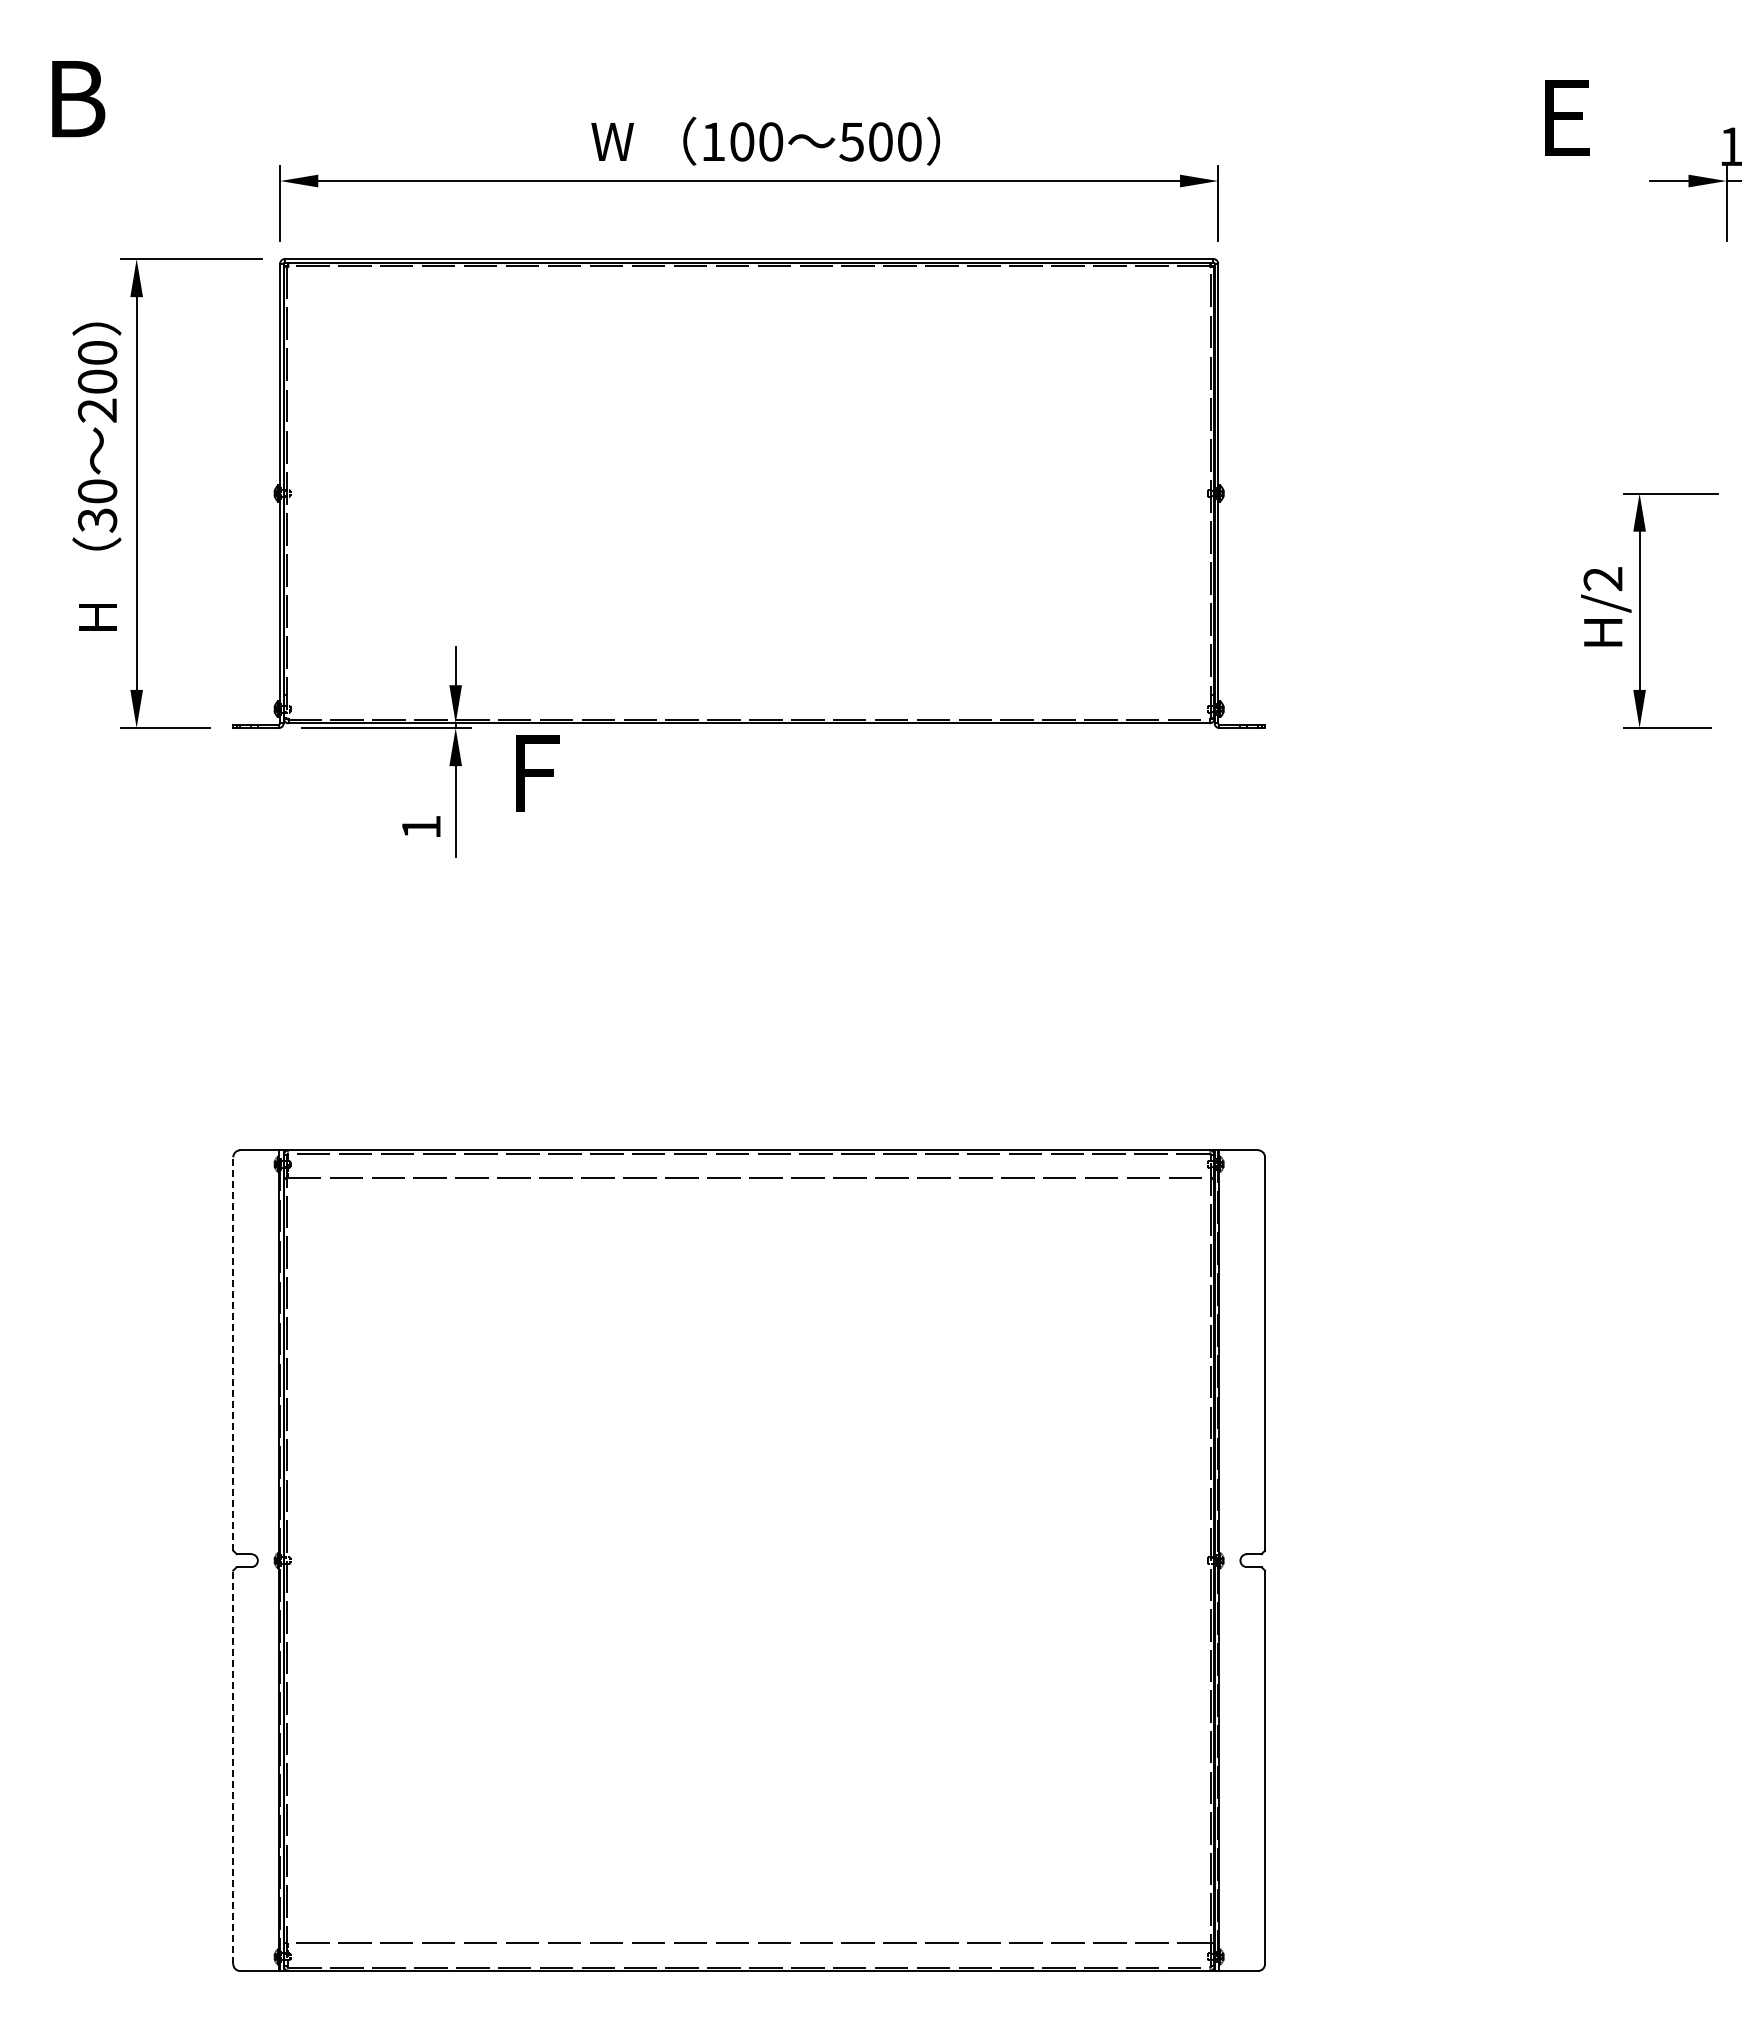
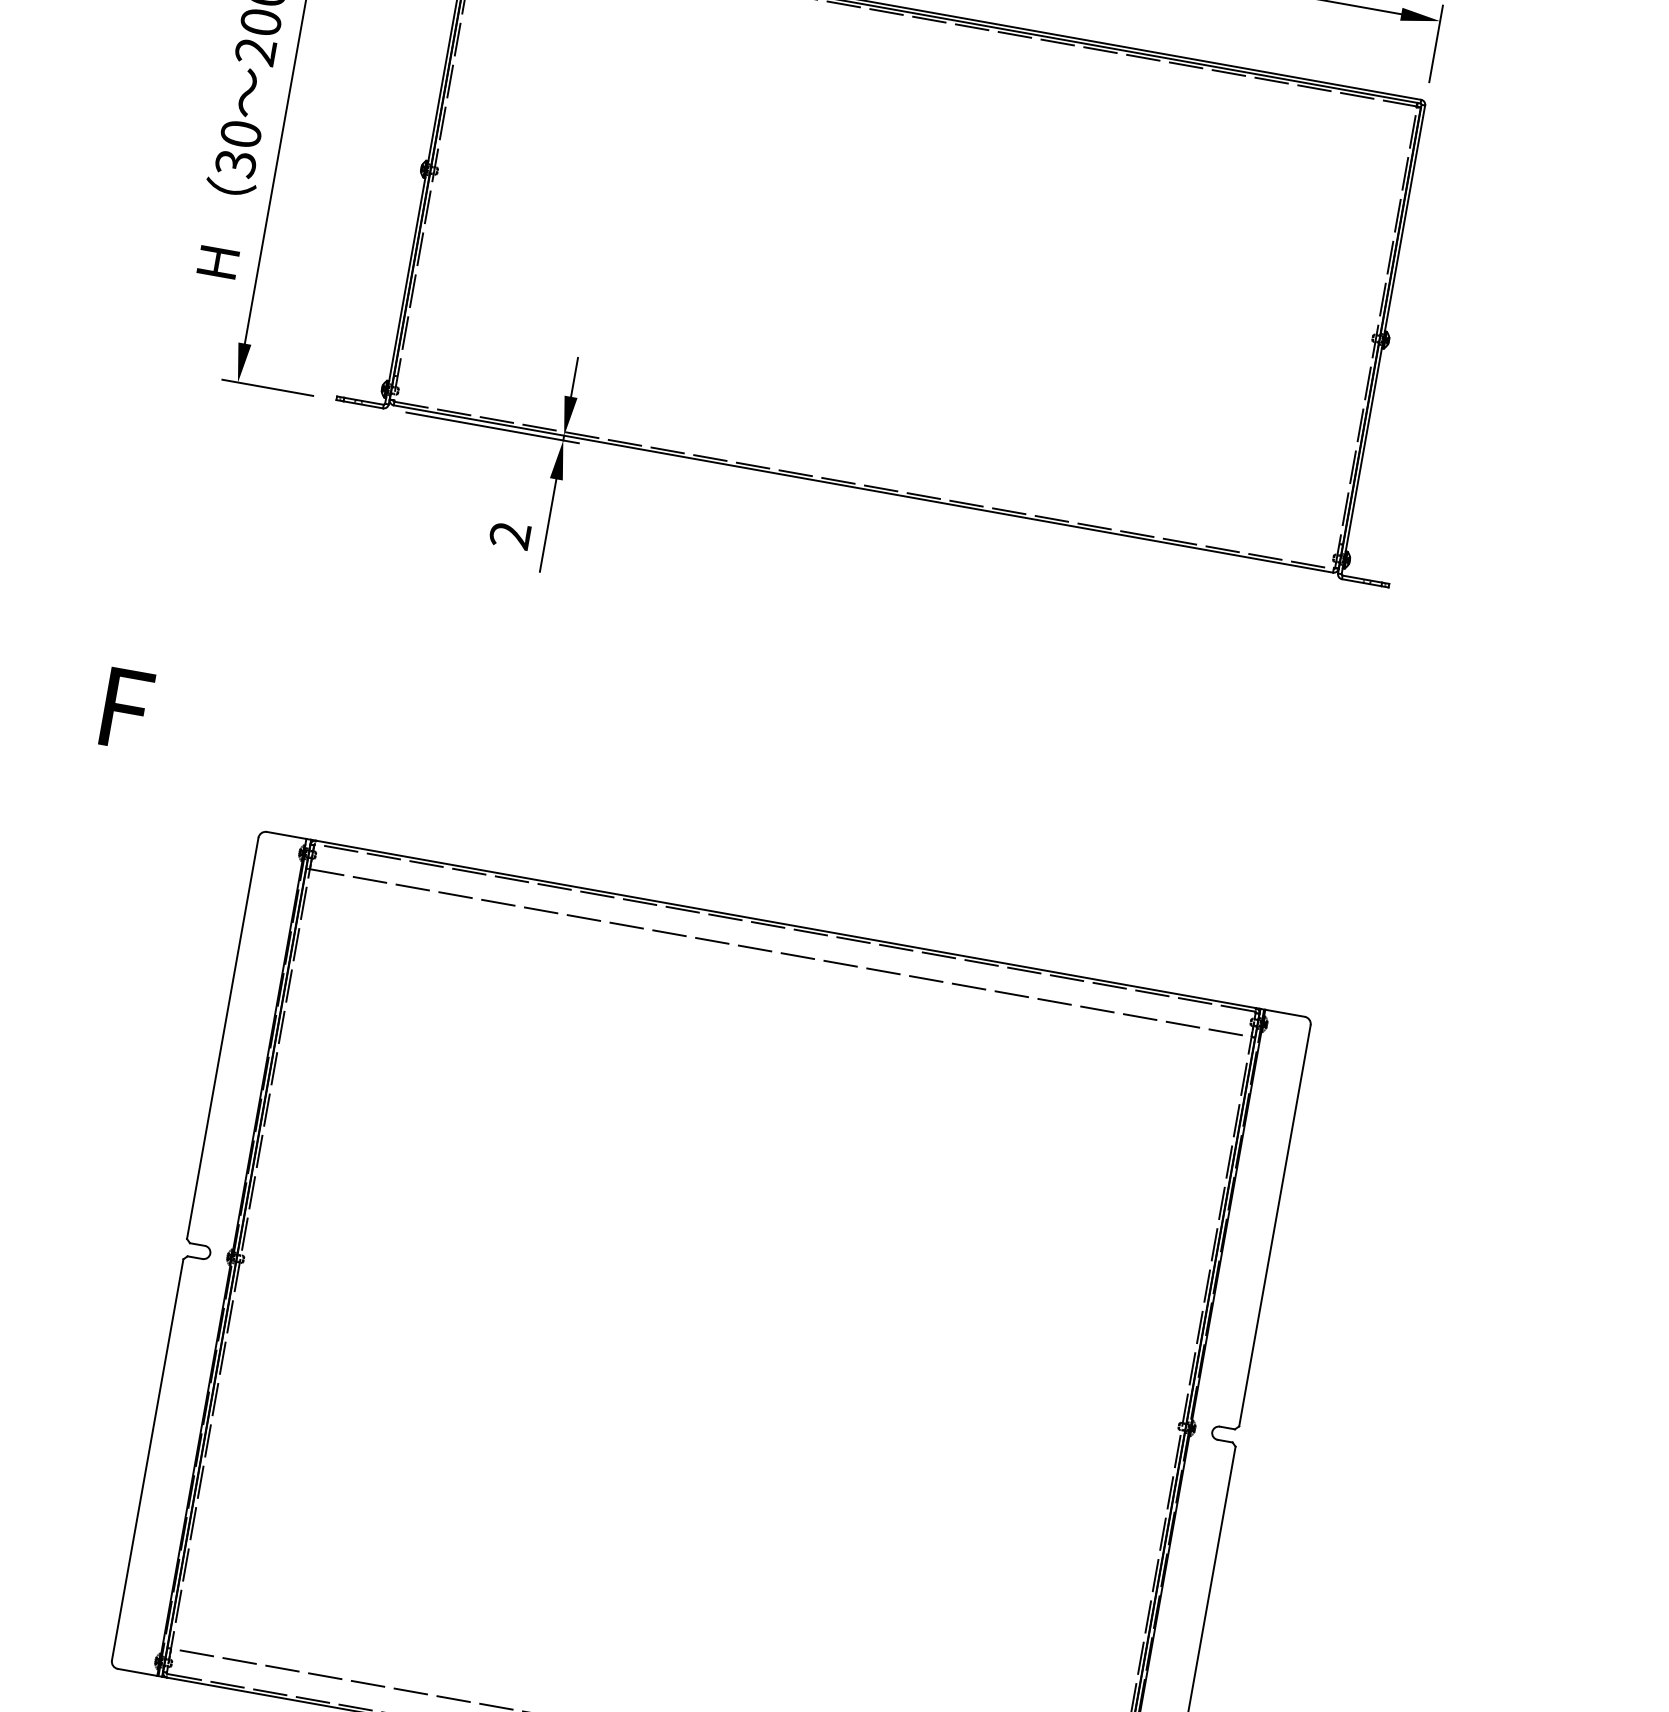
text: (537, 773) -> (126, 709), moved
text: (420, 827) -> (509, 535), 1 -> 2
line: (233, 1354) -> (222, 1038), dashed -> solid
line: (233, 1767) -> (147, 1460), dashed -> solid

